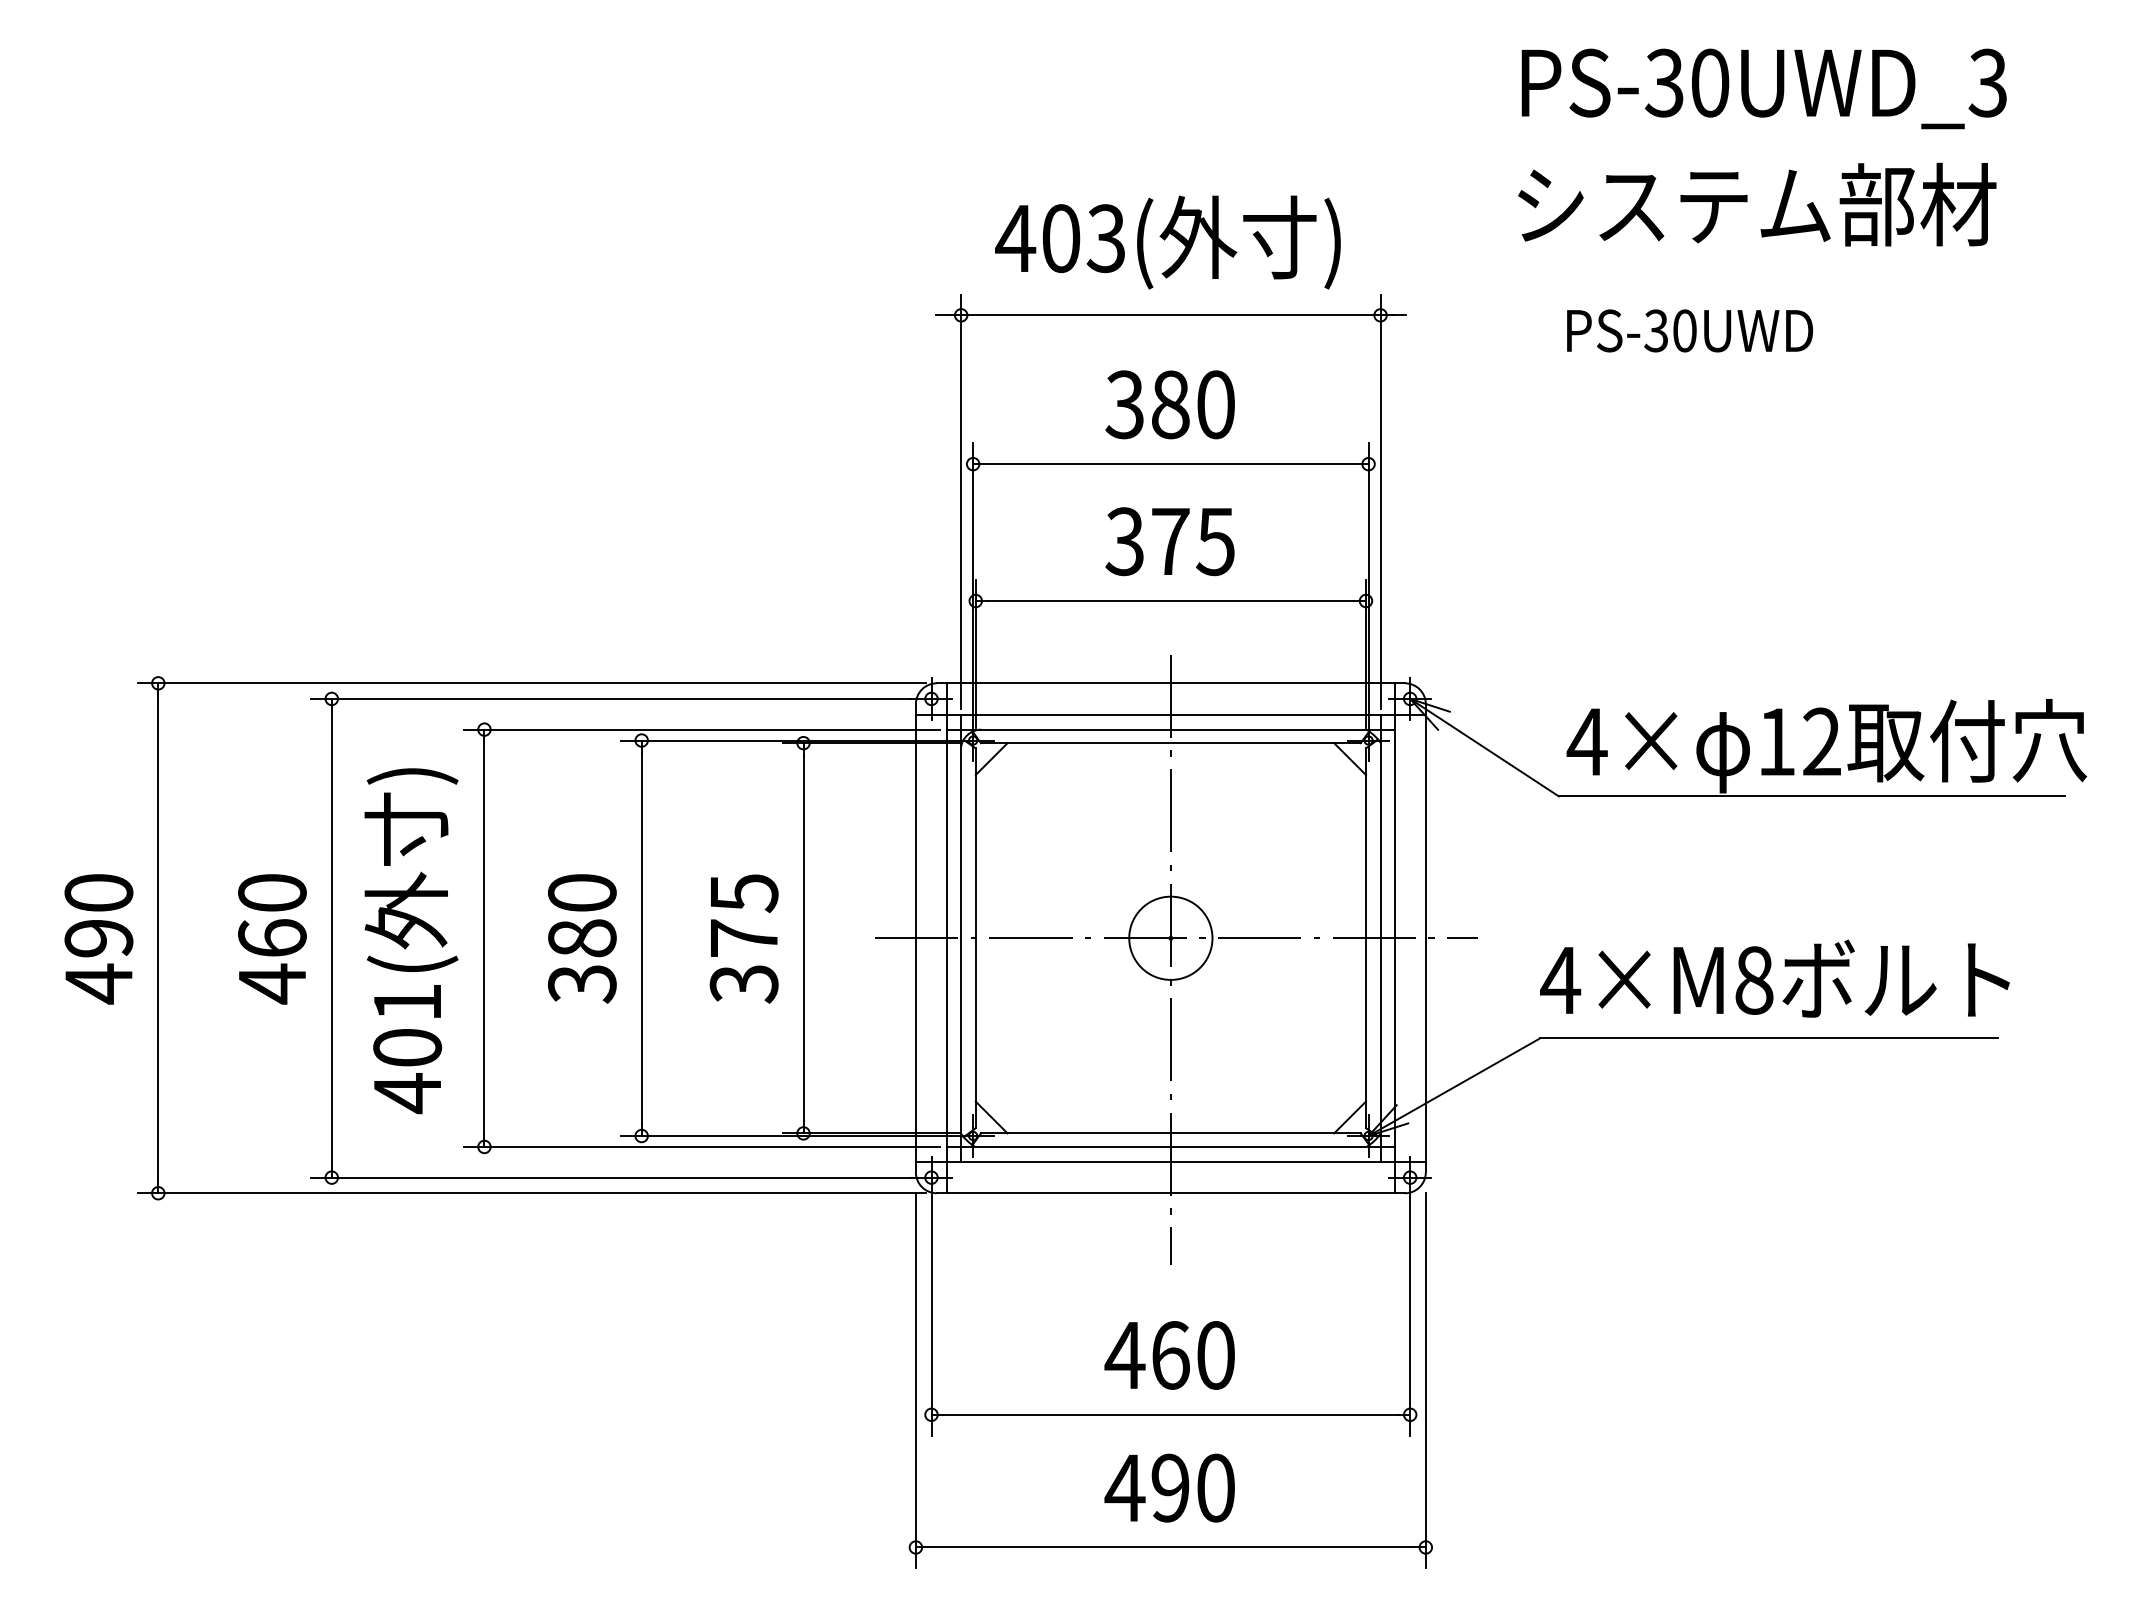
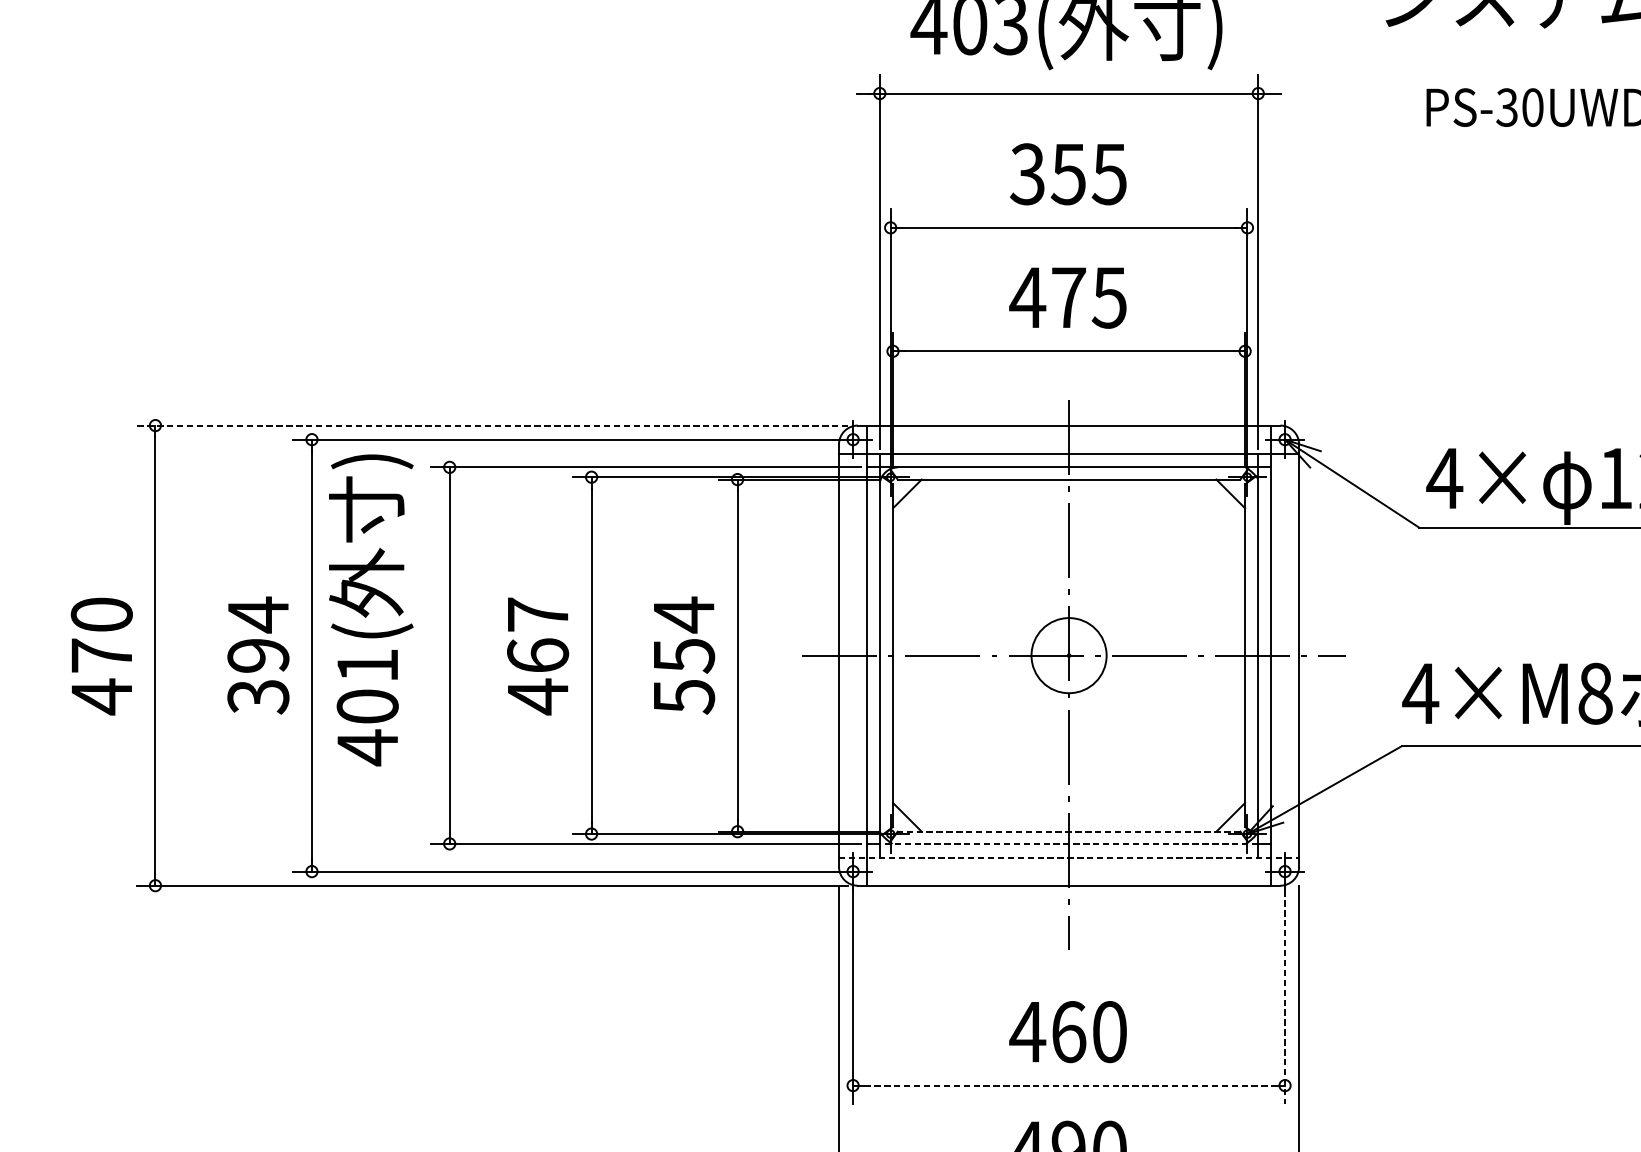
text: (1192, 404) -> (1088, 174), 380 -> 355
text: (1124, 541) -> (1027, 297), 375 -> 475
line: (531, 683) -> (492, 425), solid -> dashed
text: (743, 937) -> (683, 654), 375 -> 554
text: (98, 938) -> (101, 655), 490 -> 470
text: (272, 938) -> (258, 655), 460 -> 394
text: (582, 939) -> (538, 656), 380 -> 467
text: (411, 941) -> (371, 610), moved
line: (1170, 1133) -> (1068, 831), solid -> dashed
line: (1170, 1146) -> (1068, 843), solid -> dashed
line: (1170, 1162) -> (1068, 857), solid -> dashed
line: (1410, 1317) -> (1285, 997), solid -> dashed
line: (1170, 1414) -> (1068, 1085), solid -> dashed

